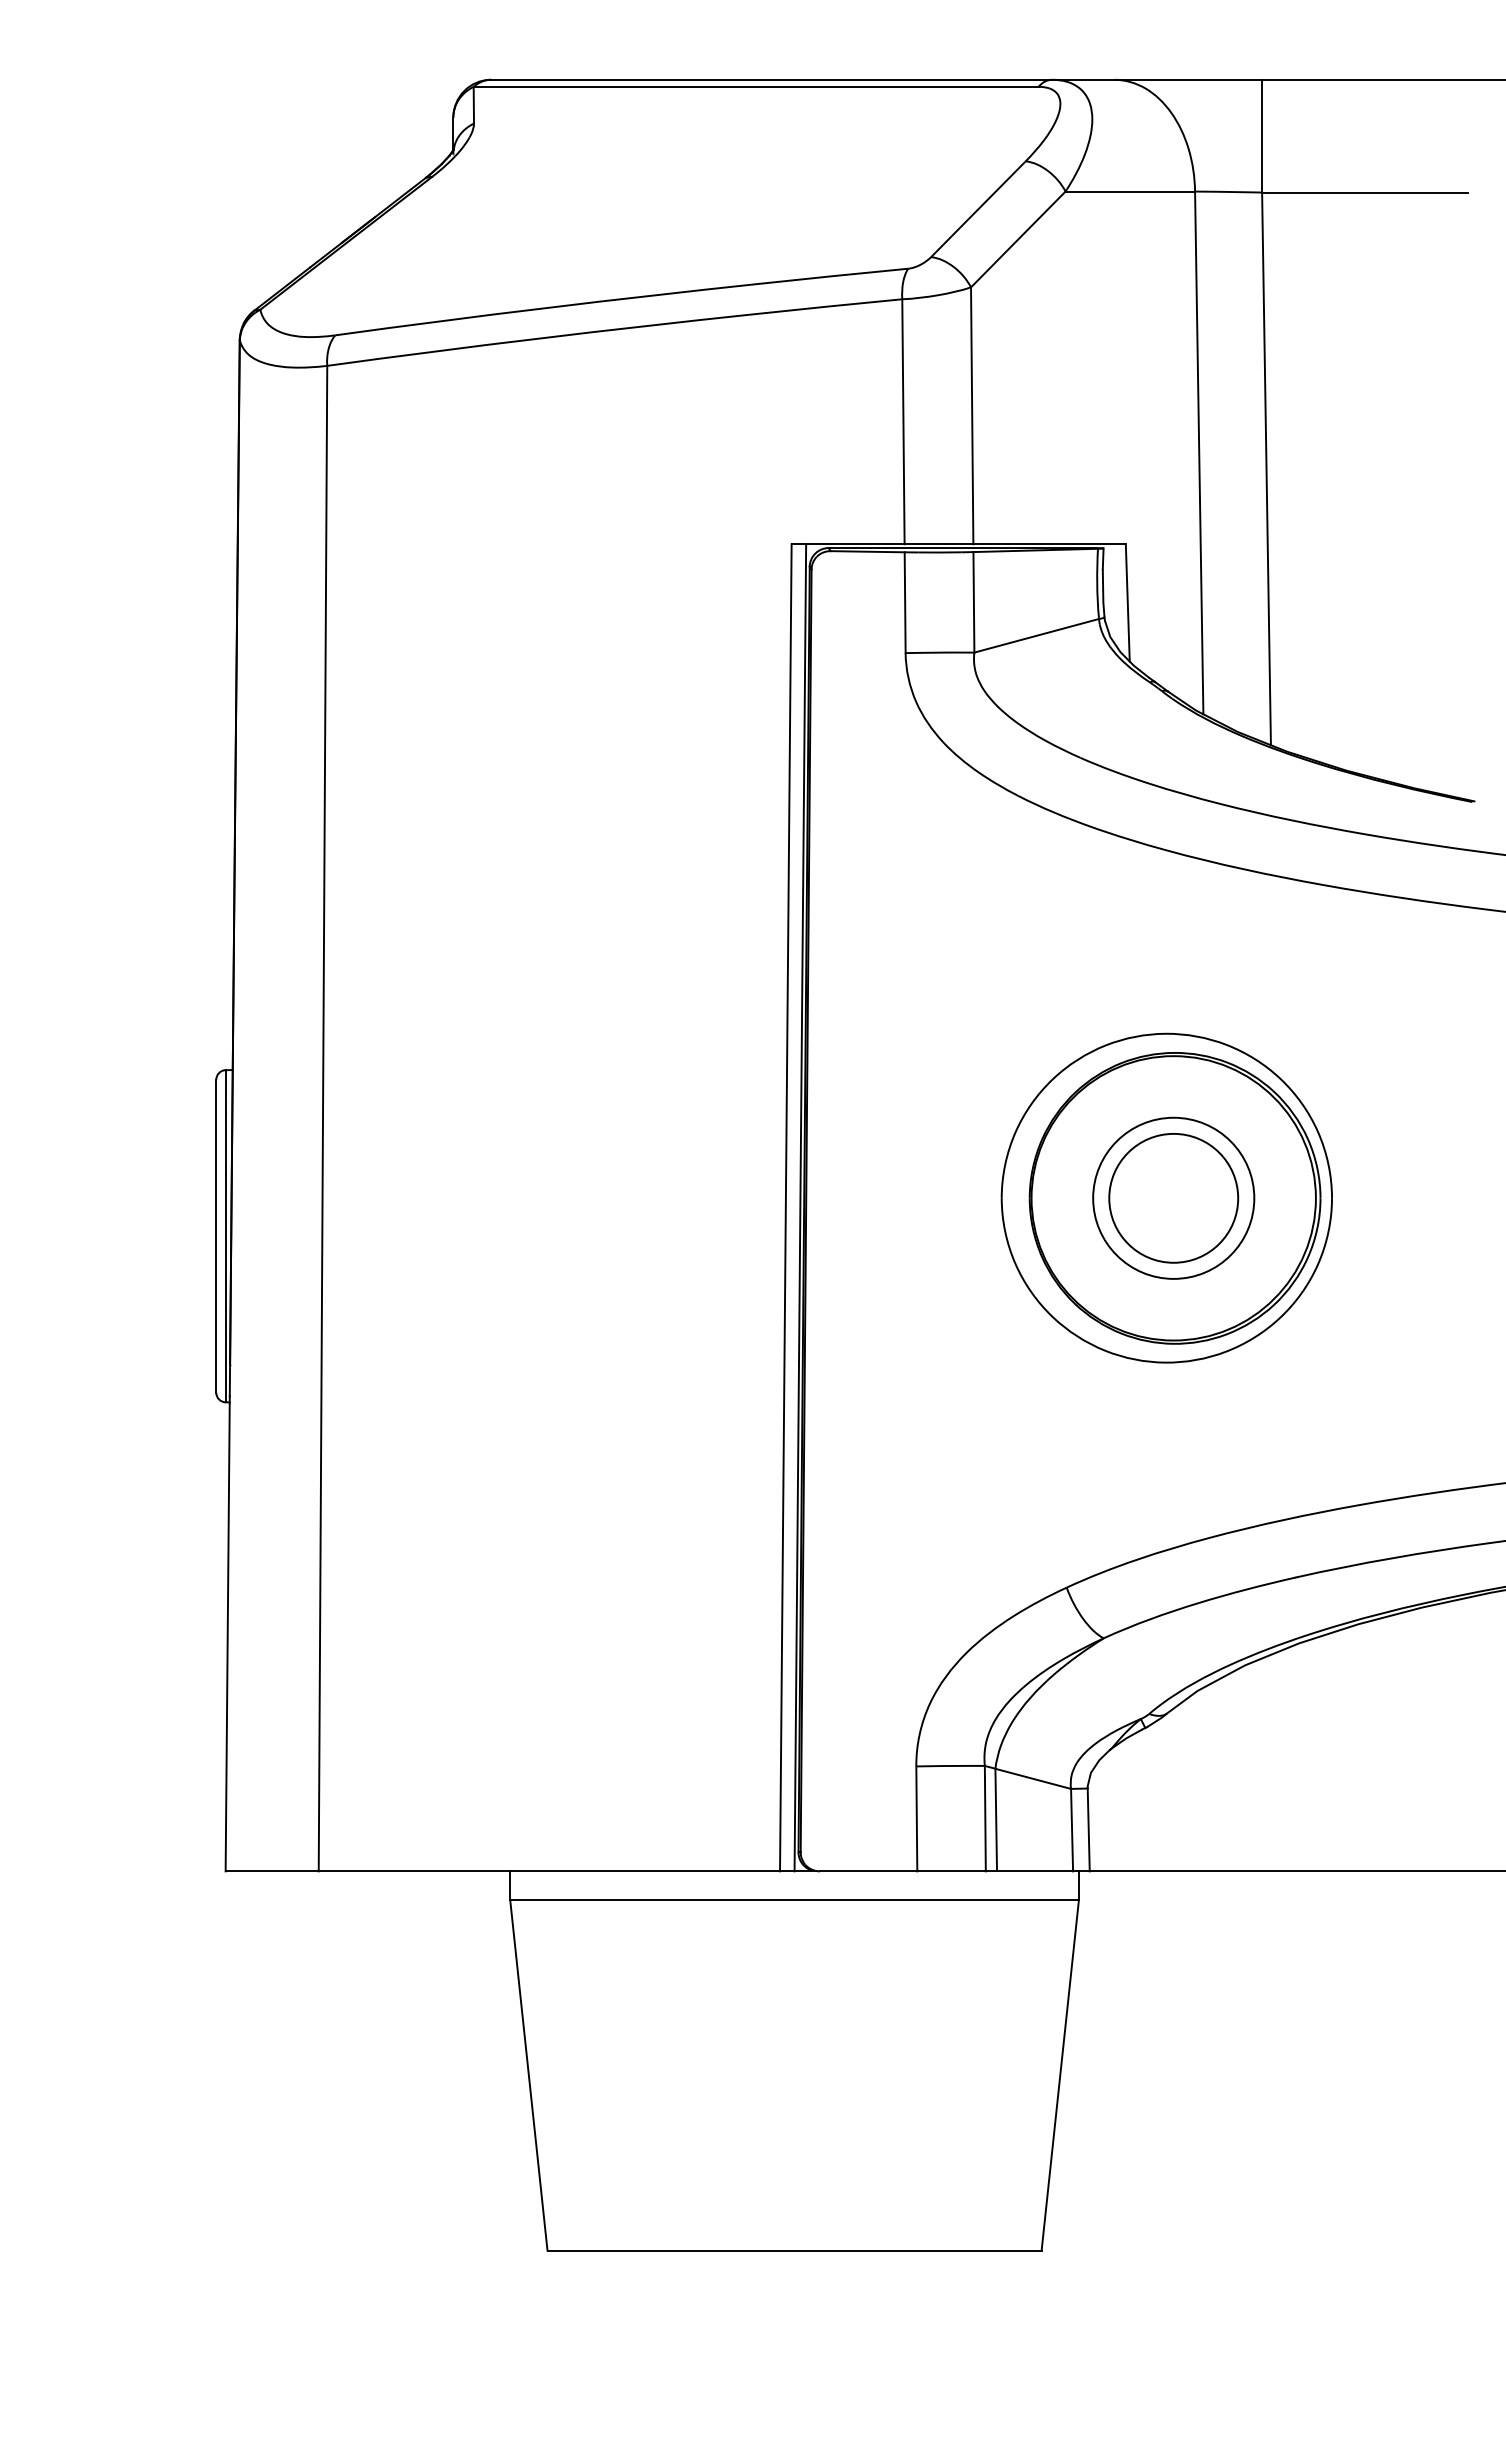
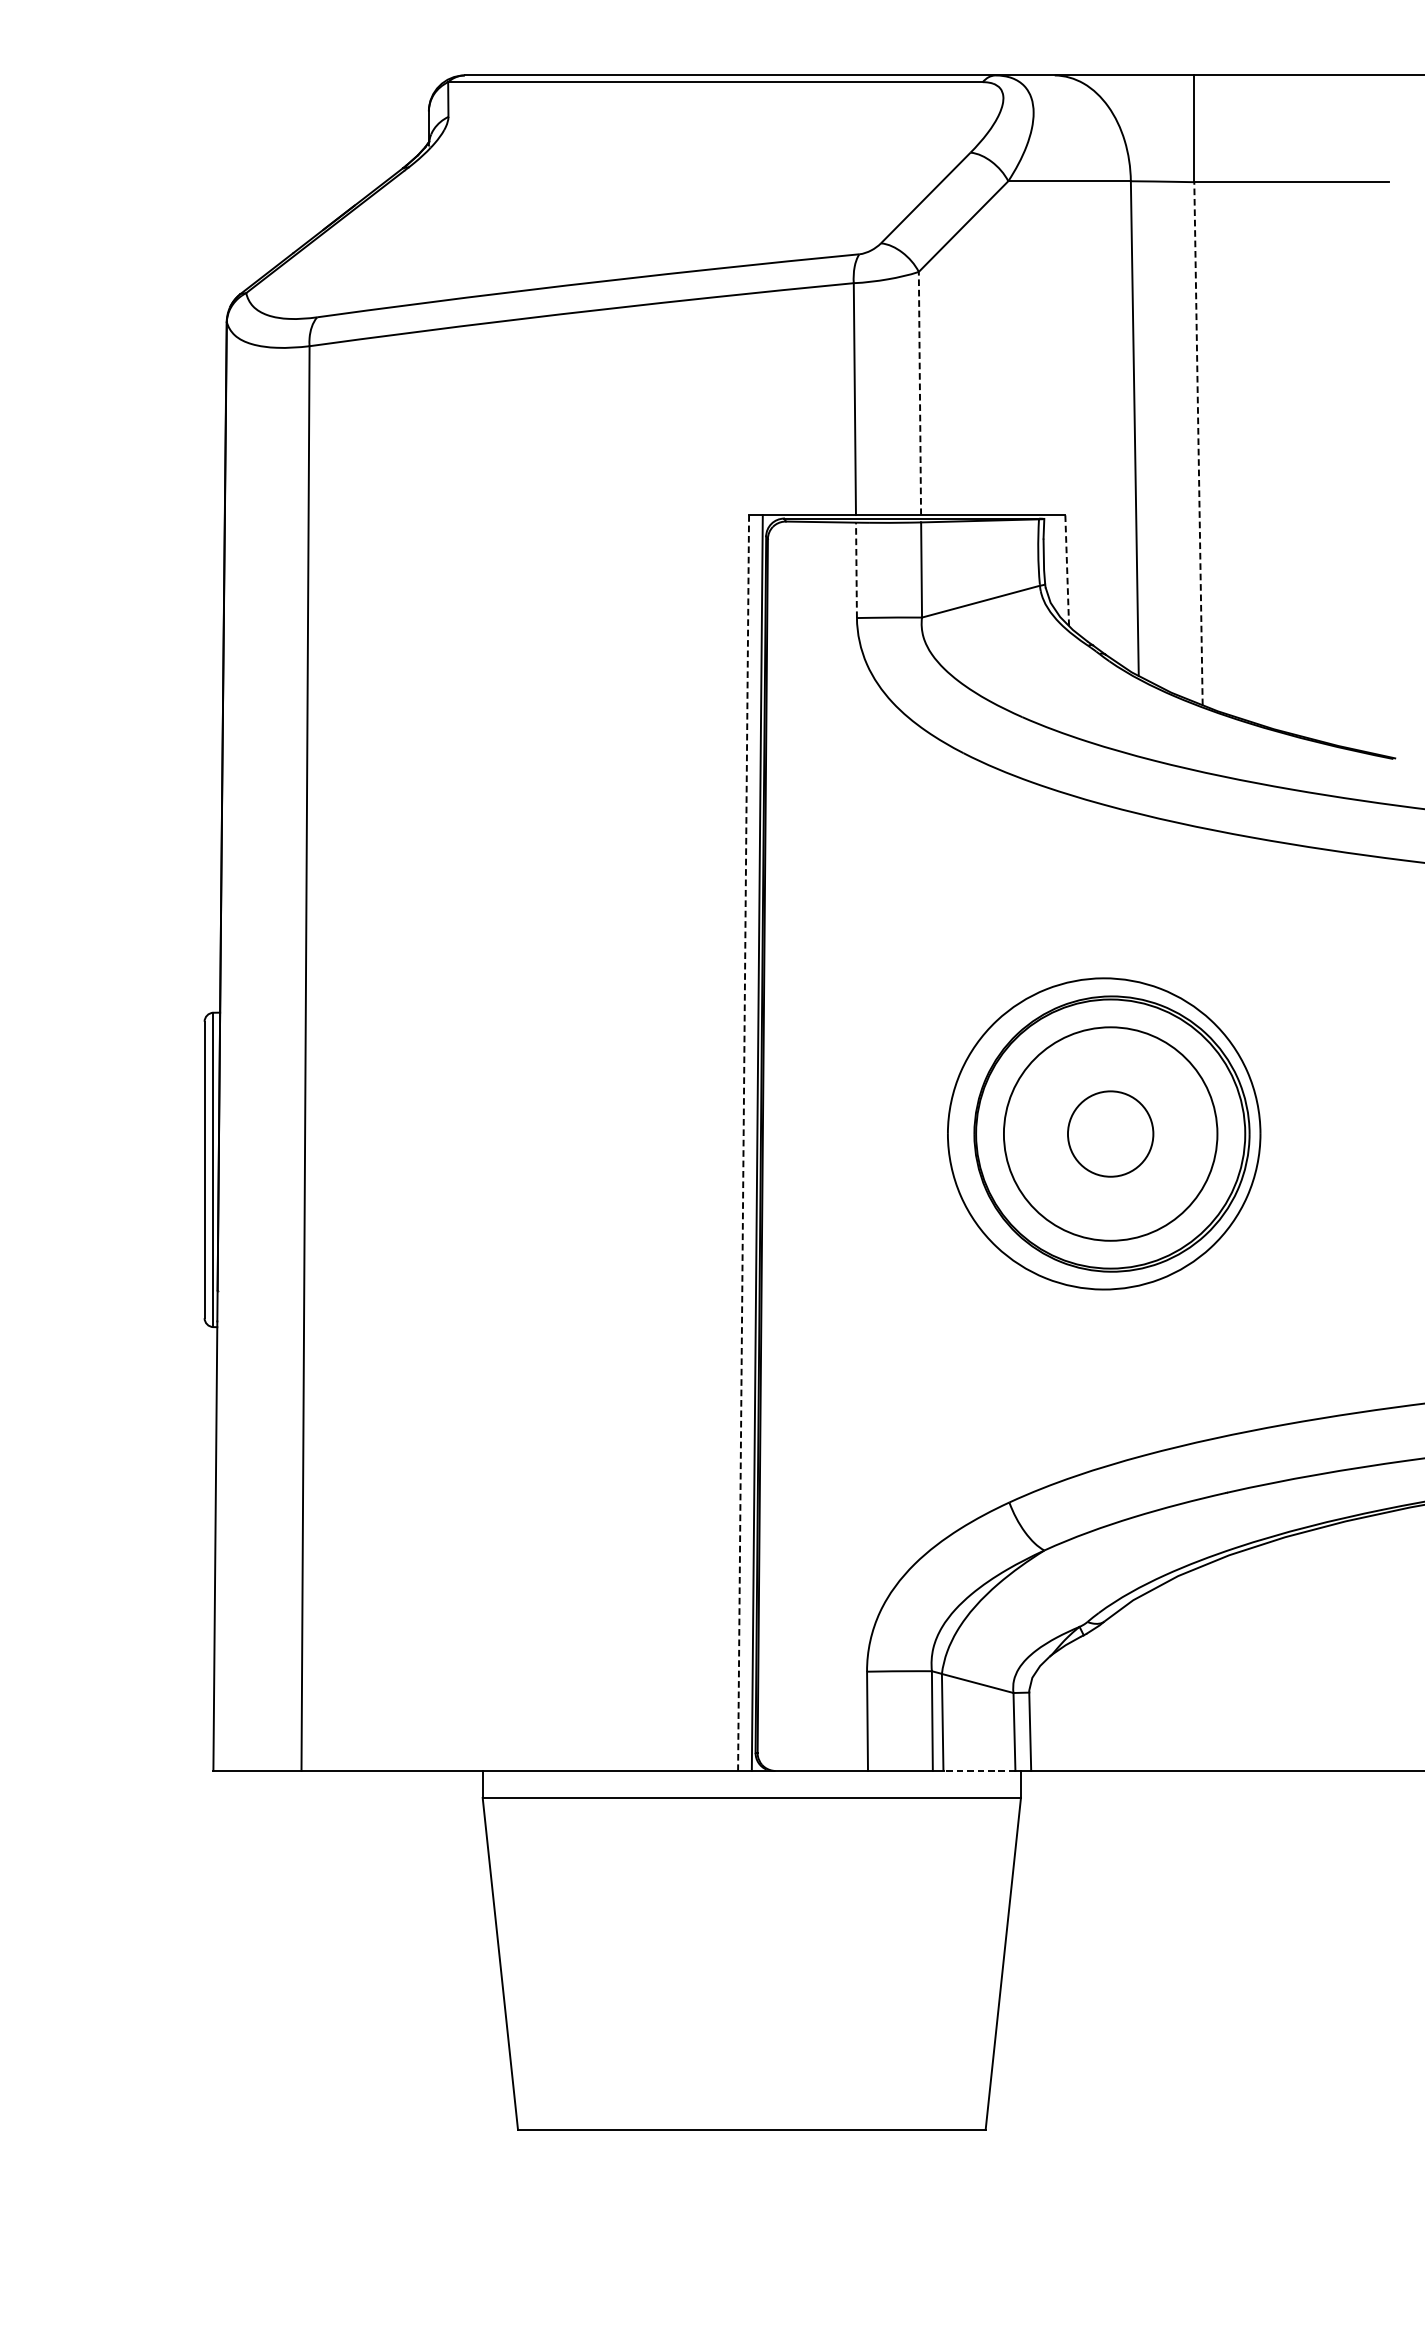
line: (972, 415) -> (920, 393), solid -> dashed
line: (1266, 468) -> (1198, 443), solid -> dashed
line: (905, 602) -> (856, 570), solid -> dashed
line: (1127, 602) -> (1066, 570), solid -> dashed
circle: (1173, 1197) -> (1110, 1133), size x0.7
circle: (1173, 1197) -> (1110, 1133), size x1.4
line: (785, 1207) -> (743, 1142), solid -> dashed
line: (1034, 1871) -> (978, 1771), solid -> dashed

